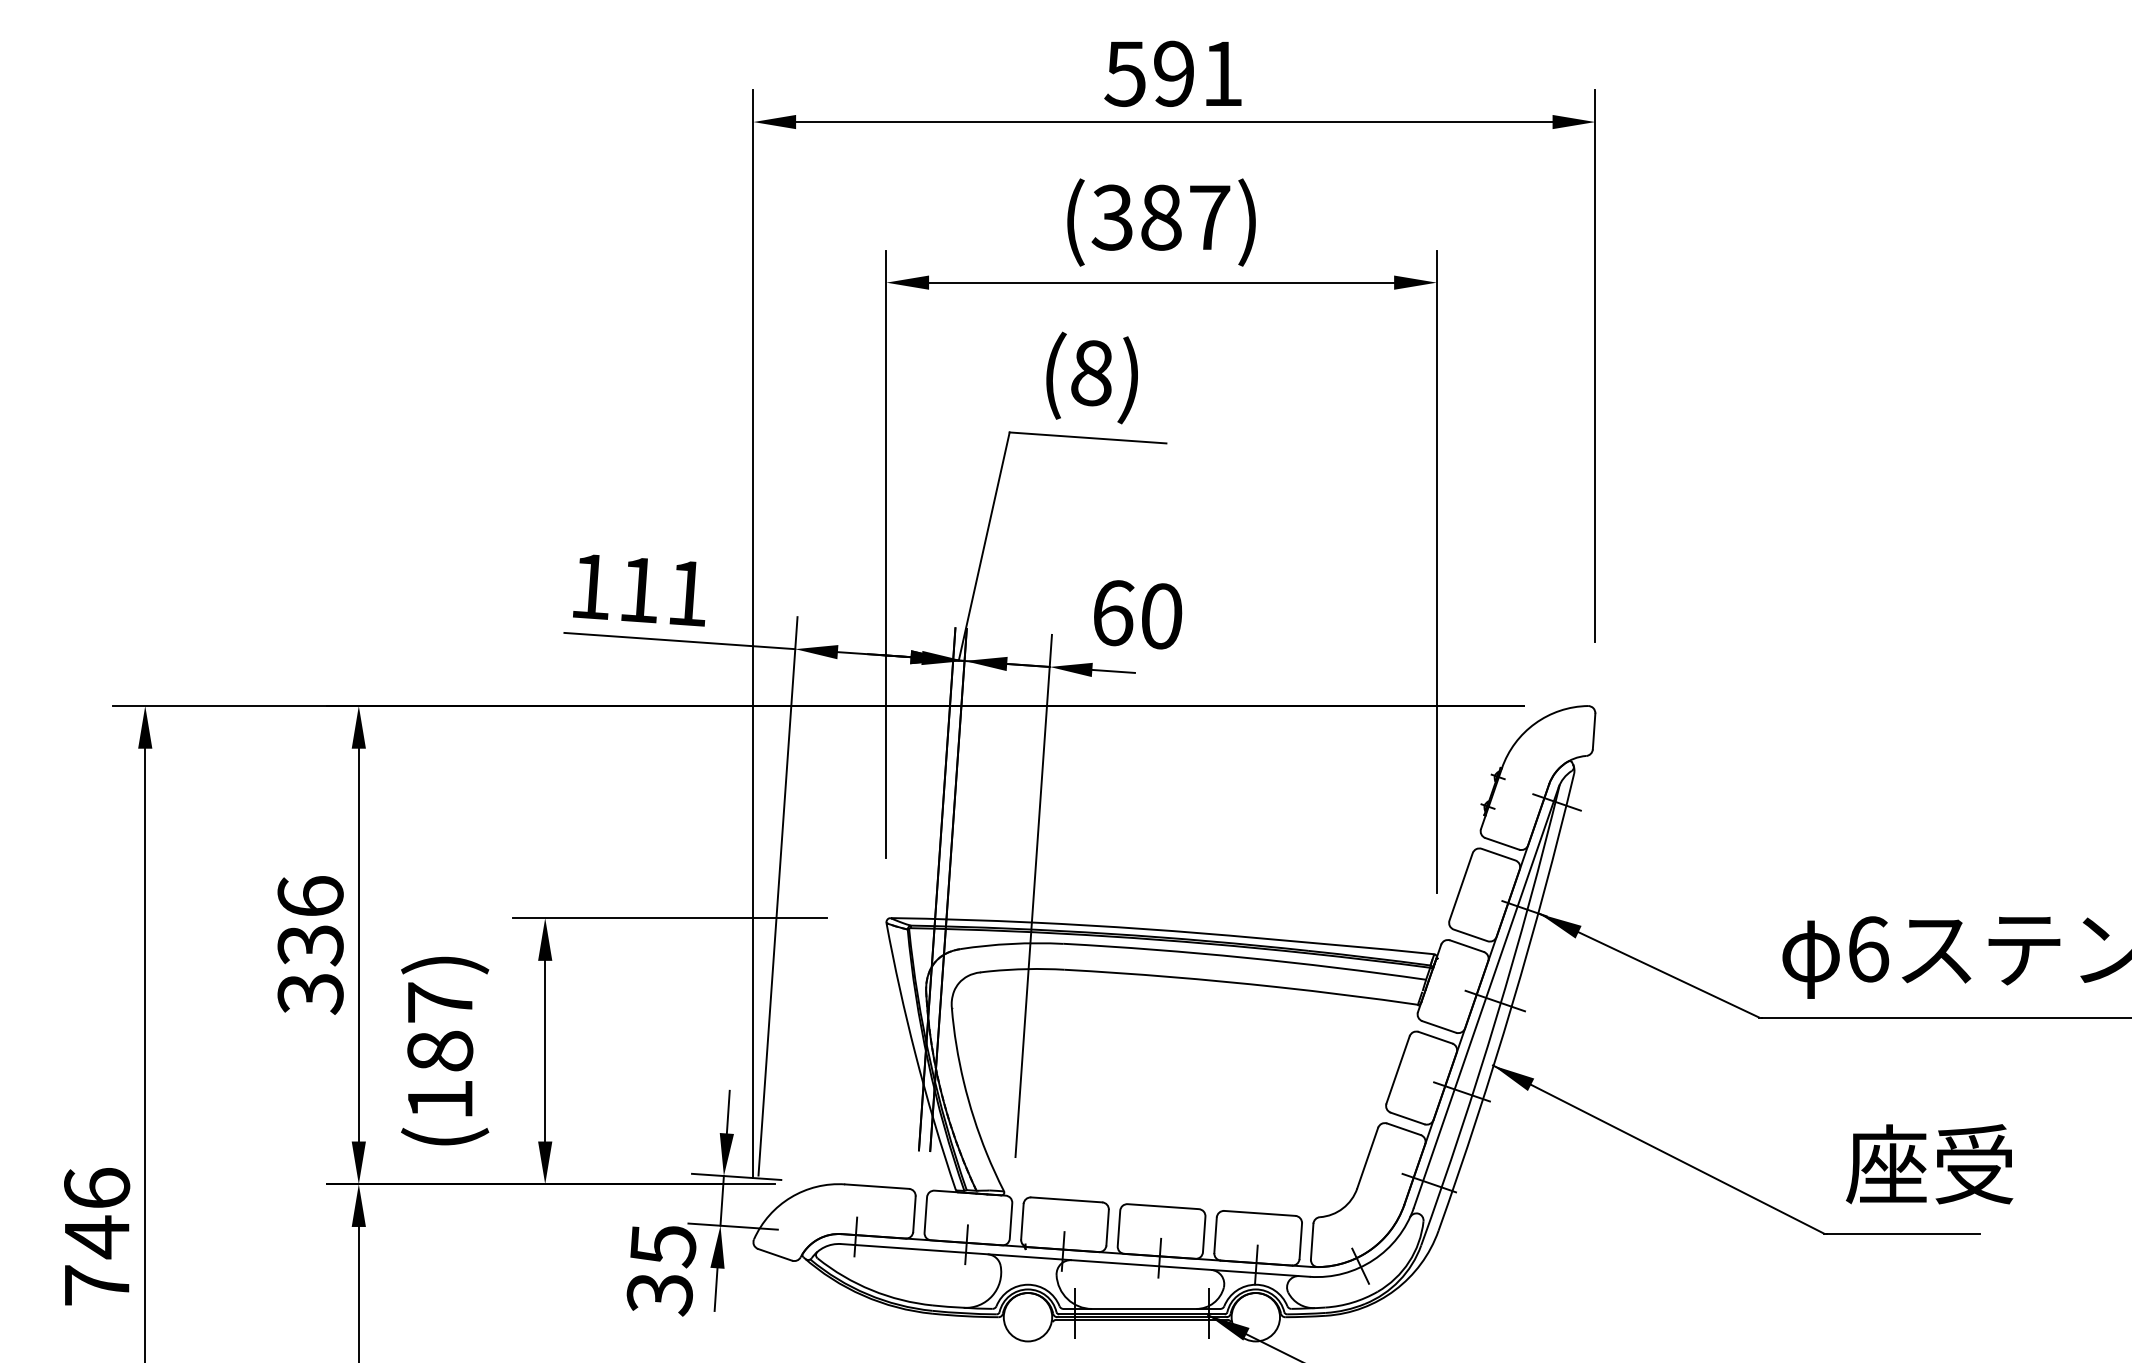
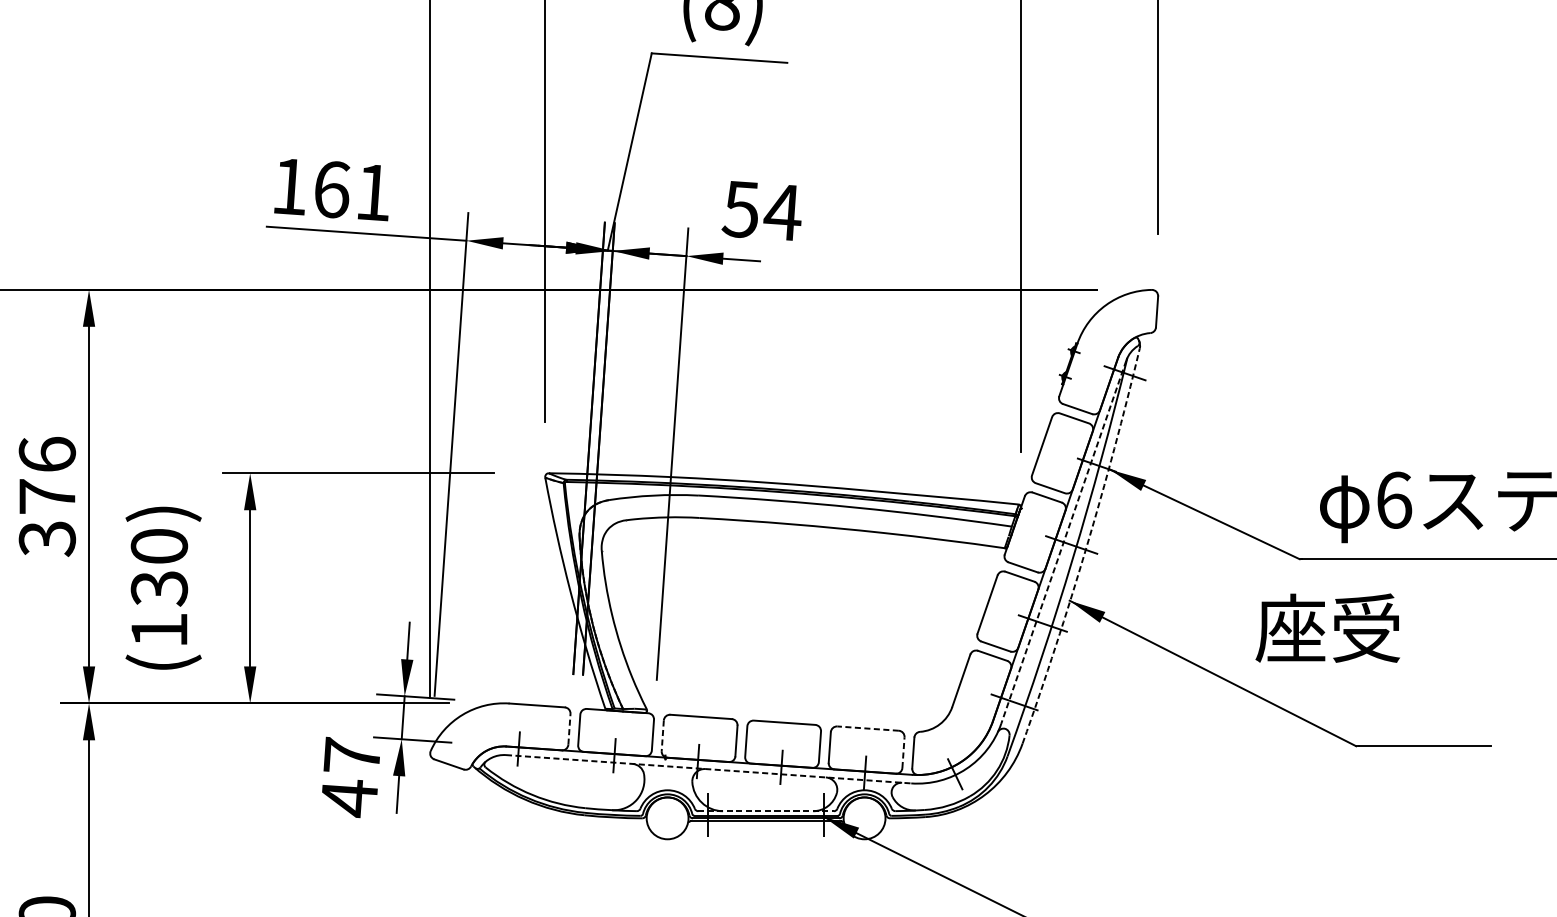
text: (640, 590) -> (332, 190), 111 -> 161
text: (1136, 614) -> (761, 210), 60 -> 54
text: (310, 945) -> (47, 496), 336 -> 376
line: (1486, 998) -> (1064, 542), solid -> dashed
arc: (1512, 1004) -> (1086, 547), solid -> dashed
text: (440, 1027) -> (159, 567), (187) -> (130)
text: (1929, 1164) -> (1327, 628), moved
line: (1259, 1213) -> (867, 728), solid -> dashed
line: (914, 1214) -> (569, 729), solid -> dashed
line: (1022, 1221) -> (662, 735), solid -> dashed
line: (1300, 1241) -> (903, 752), solid -> dashed
line: (1075, 1260) -> (708, 769), solid -> dashed
text: (661, 1269) -> (350, 777), 35 -> 47
line: (1142, 1308) -> (766, 810), solid -> dashed

